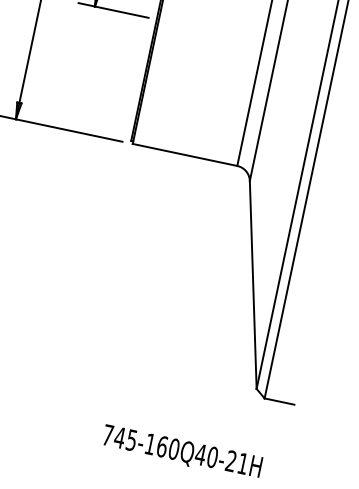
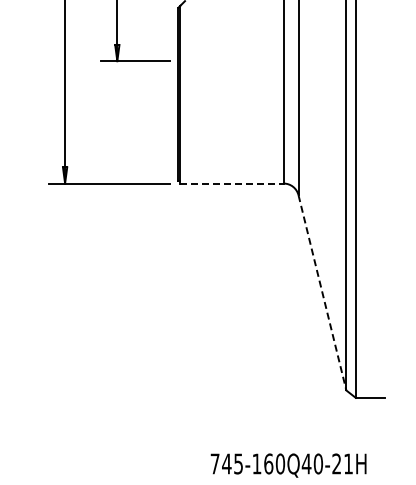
line: (185, 154) -> (232, 183), solid -> dashed
line: (253, 284) -> (322, 292), solid -> dashed

